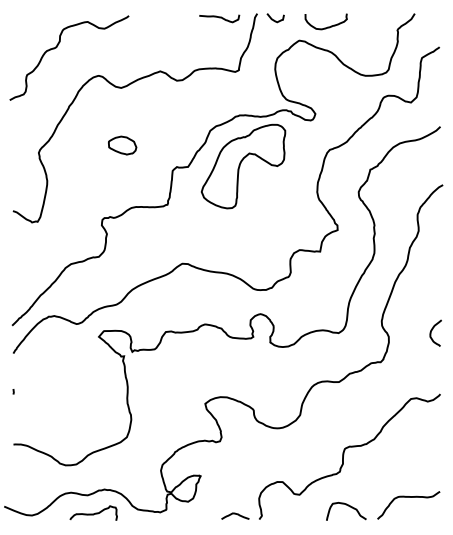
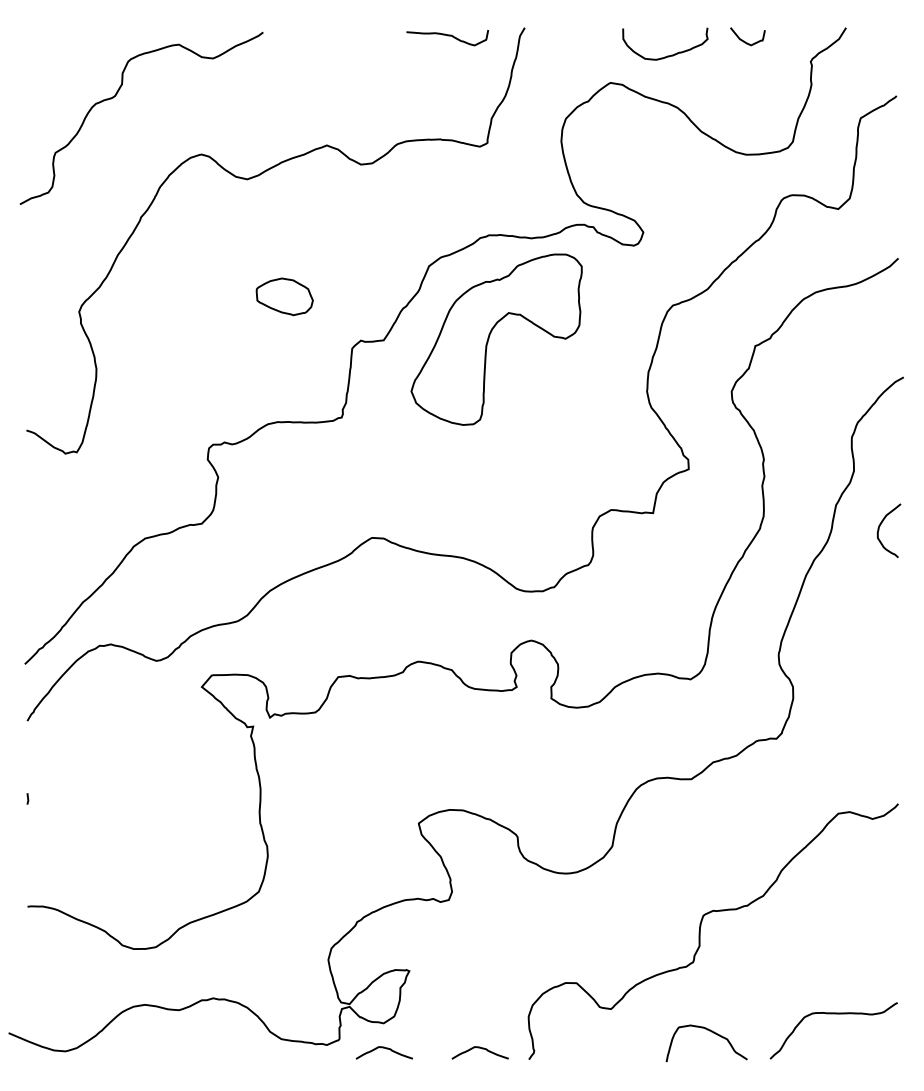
curve: (274, 19) -> (745, 39), moved
part: (122, 145) -> (284, 296), moved
curve: (433, 329) -> (884, 523), moved
curve: (93, 513) -> (190, 1047), removed
curve: (188, 514) -> (384, 1049), added

